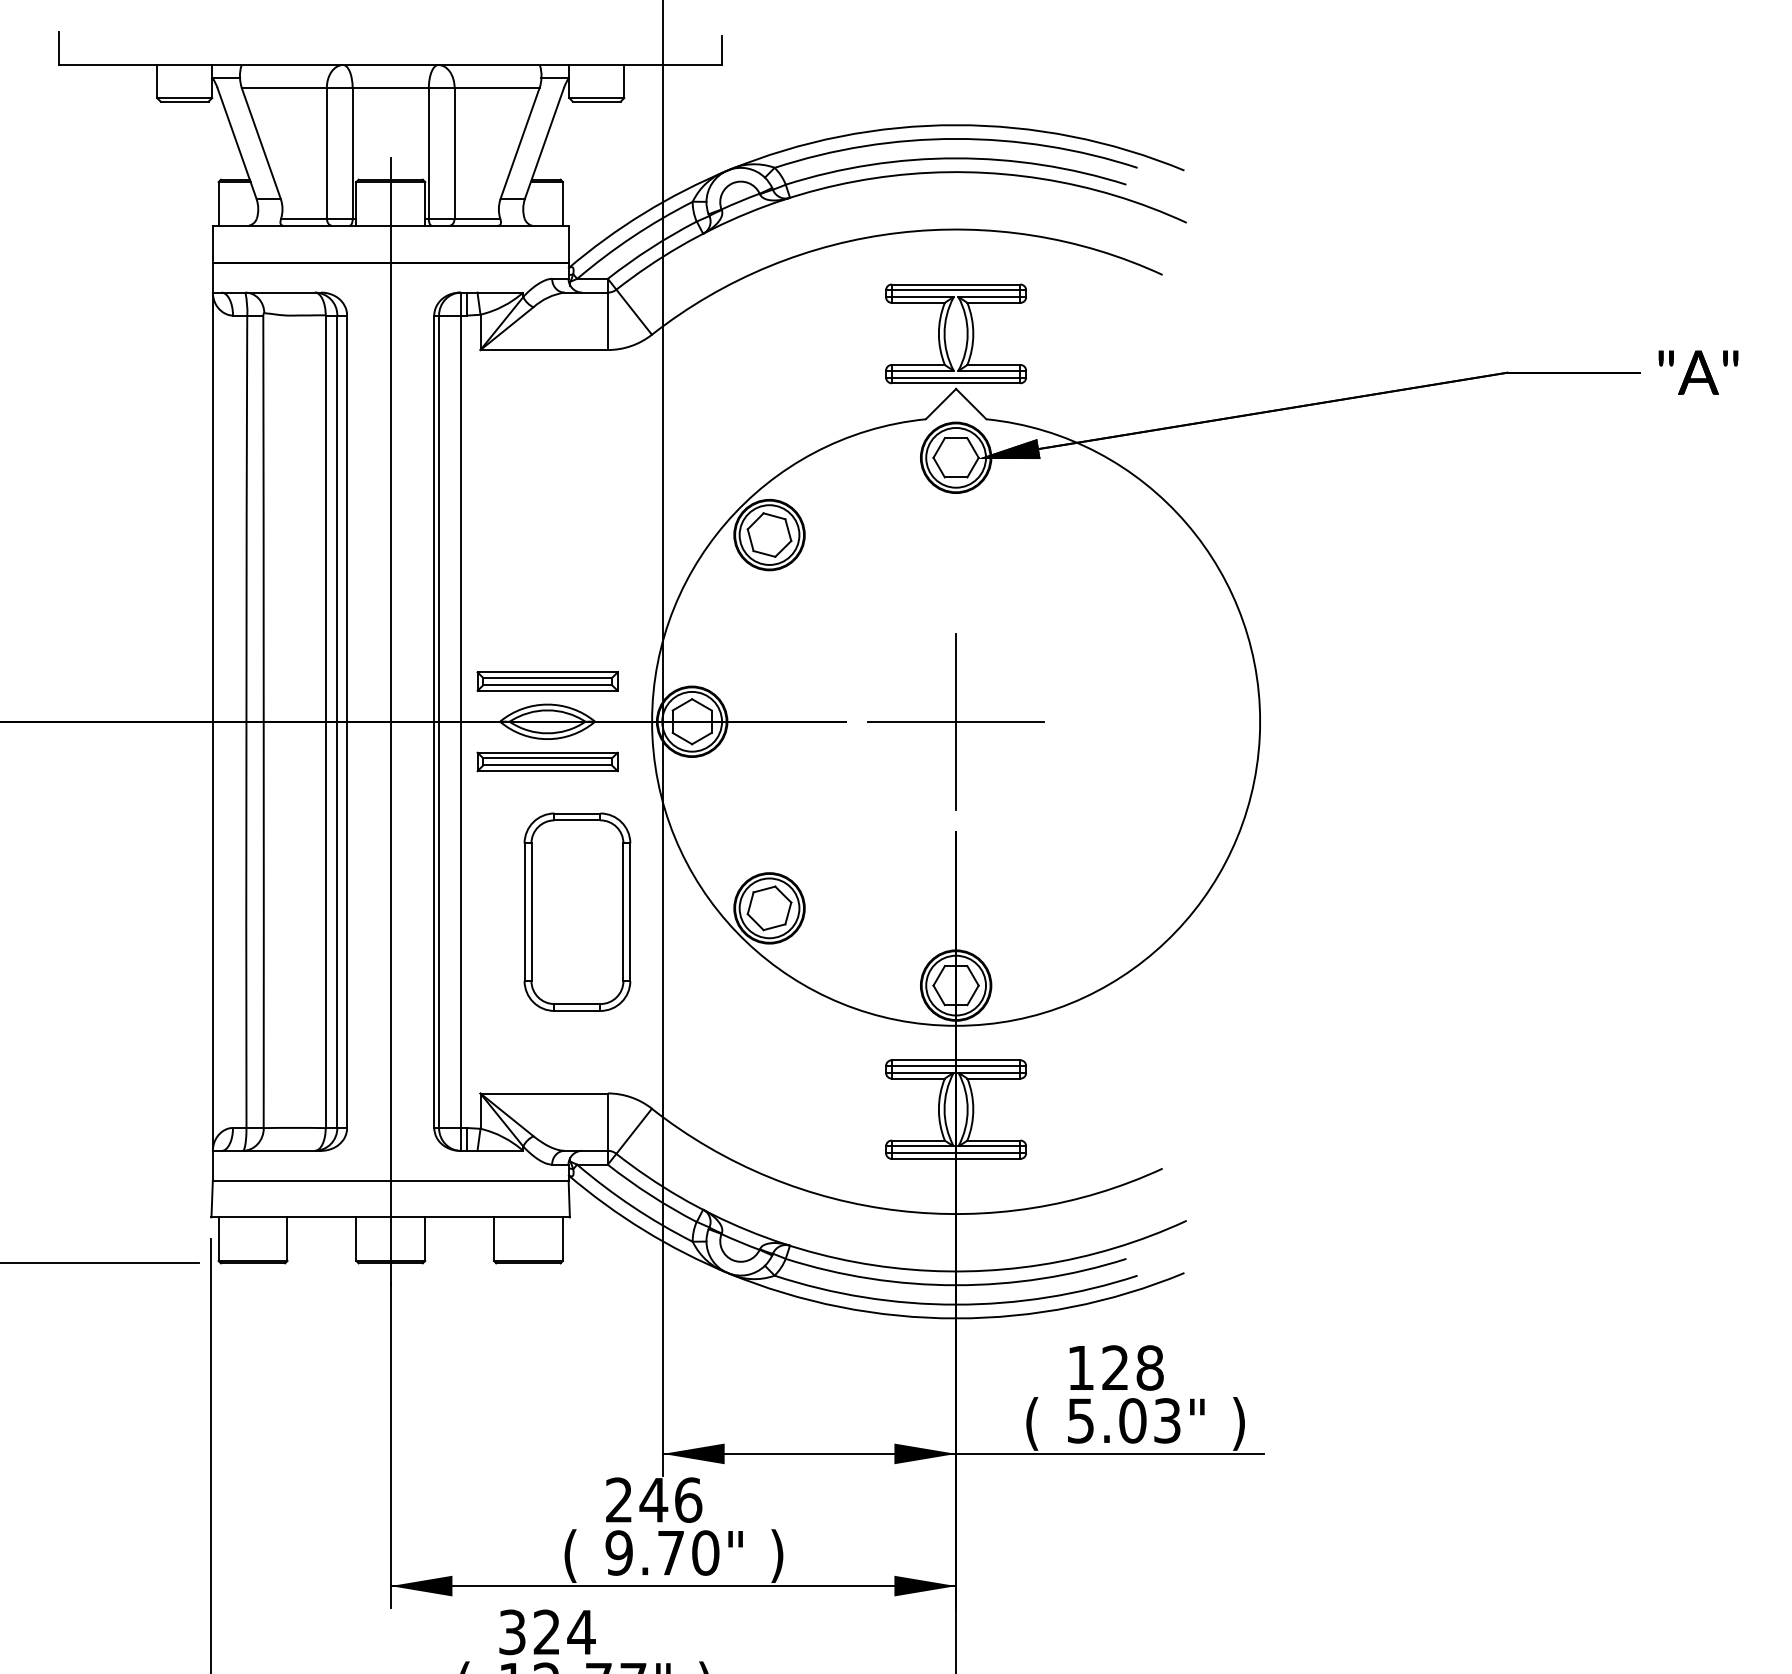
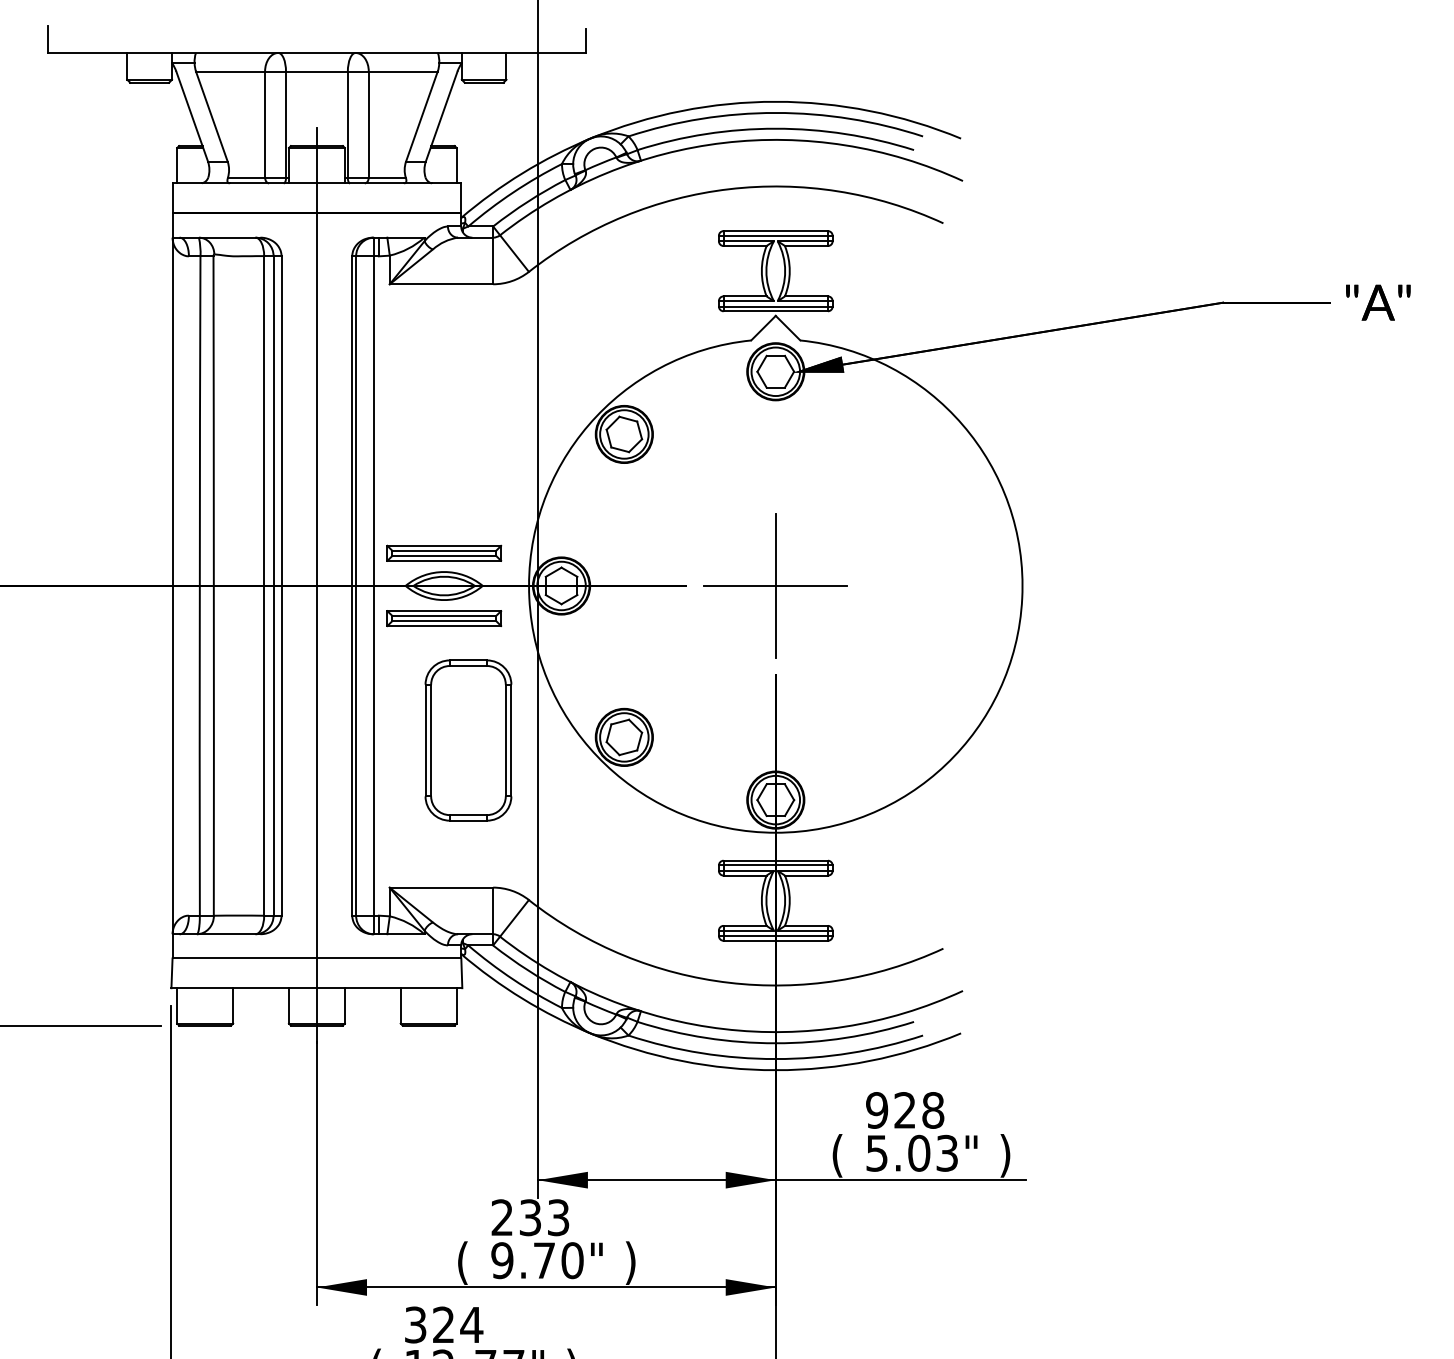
text: (1080, 1367) -> (876, 1110), 128 -> 928
text: (670, 1499) -> (543, 1217), 246 -> 233

